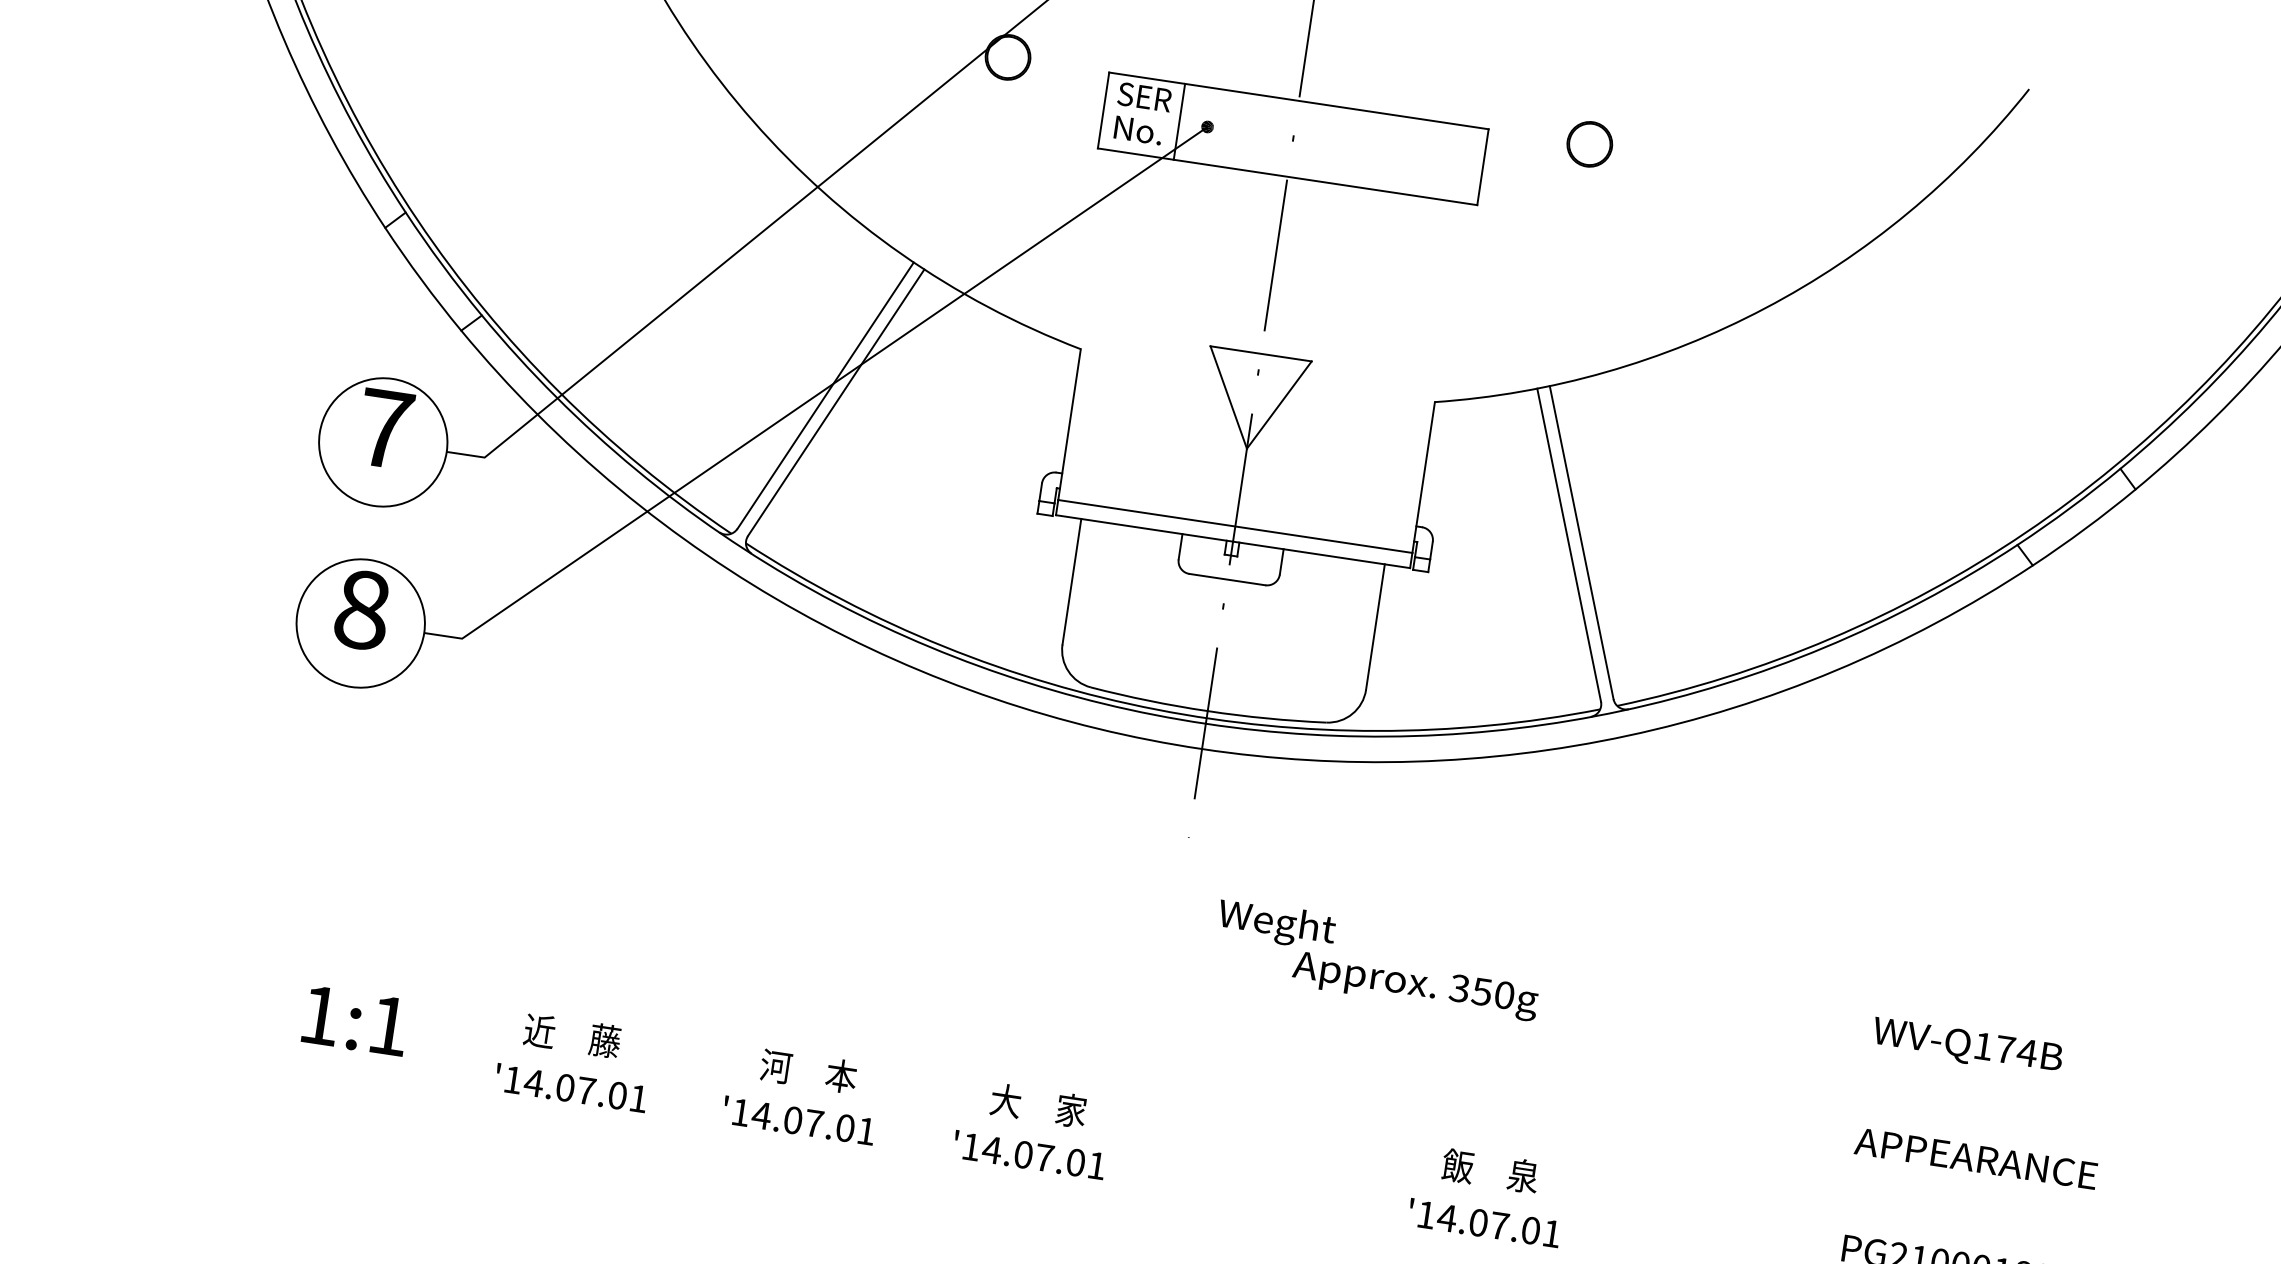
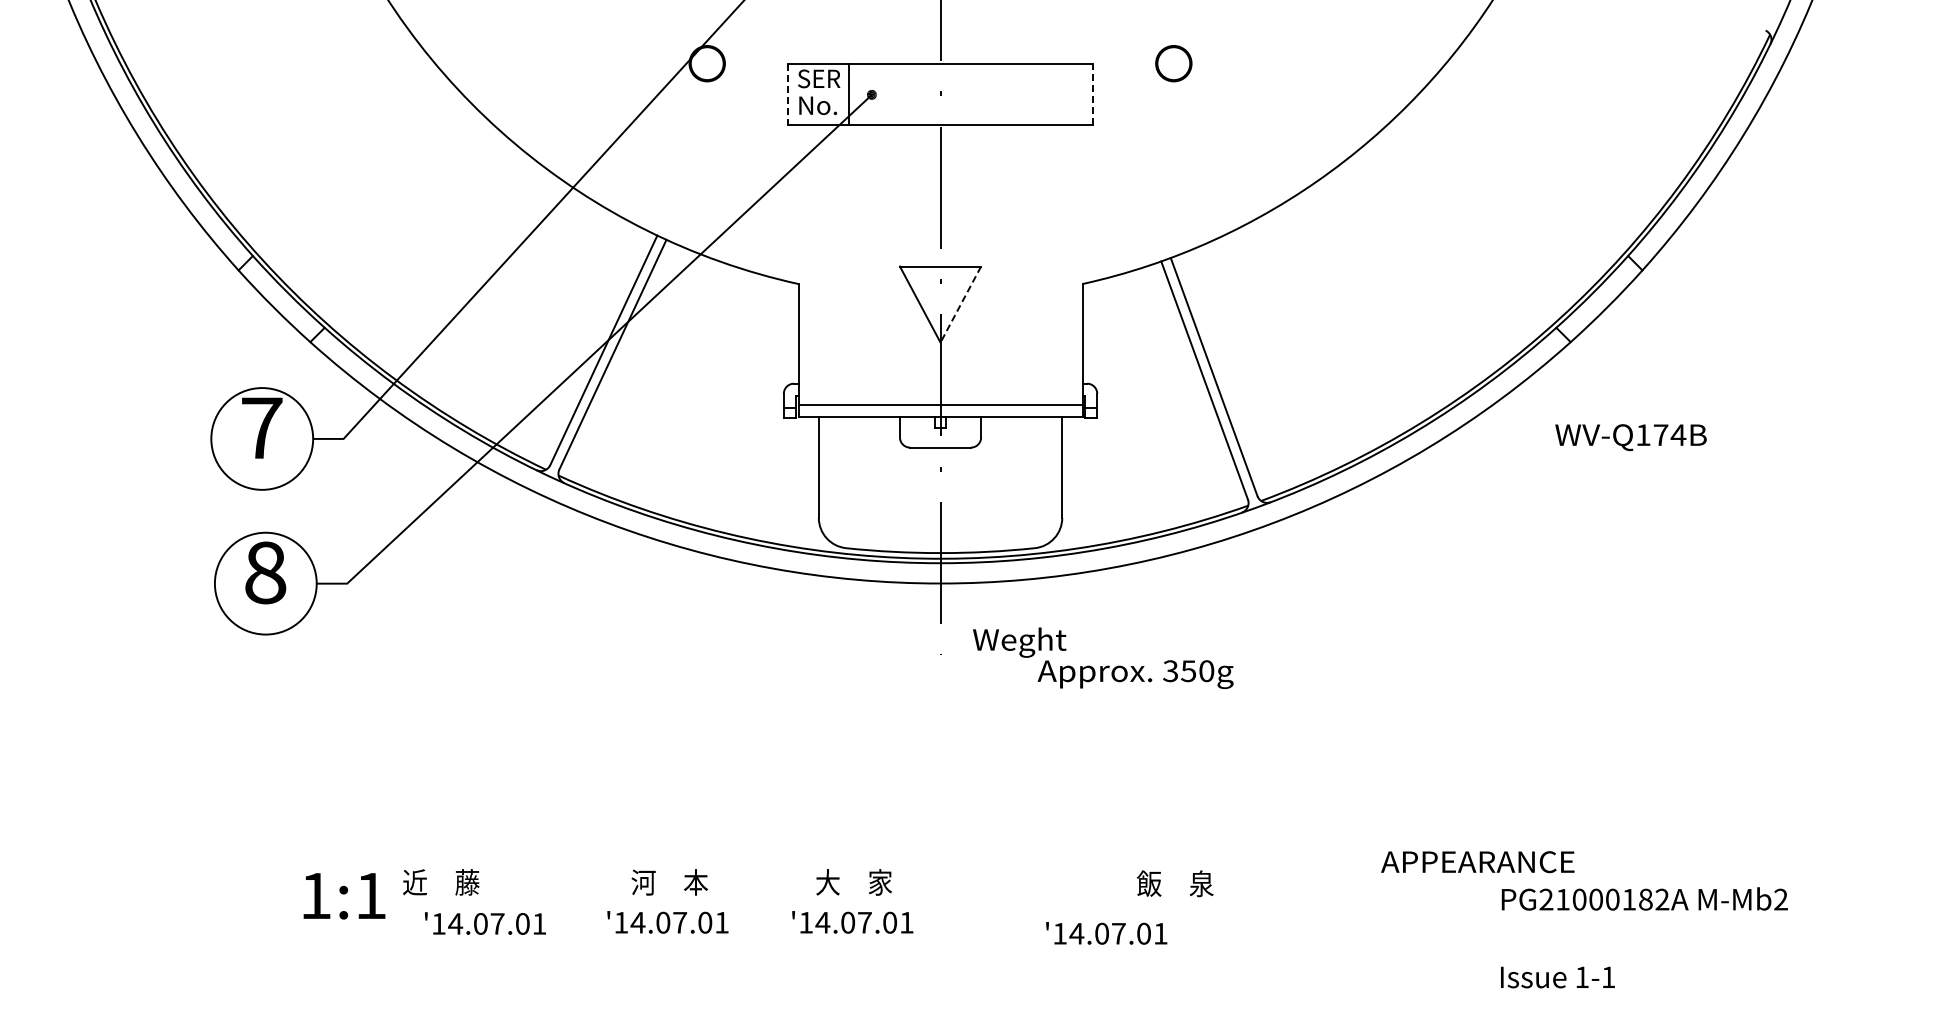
line: (1103, 110) -> (788, 94), solid -> dashed
line: (1482, 166) -> (1092, 93), solid -> dashed
line: (1278, 406) -> (960, 305), solid -> dashed
text: (1378, 960) -> (1103, 658), moved
text: (355, 1021) -> (344, 896), moved
text: (572, 1036) -> (441, 882), moved
text: (1966, 1046) -> (1630, 437), moved
text: (1975, 1159) -> (1477, 862), moved
text: (1490, 1170) -> (1175, 883), moved
text: (1484, 1223) -> (1106, 933), moved

